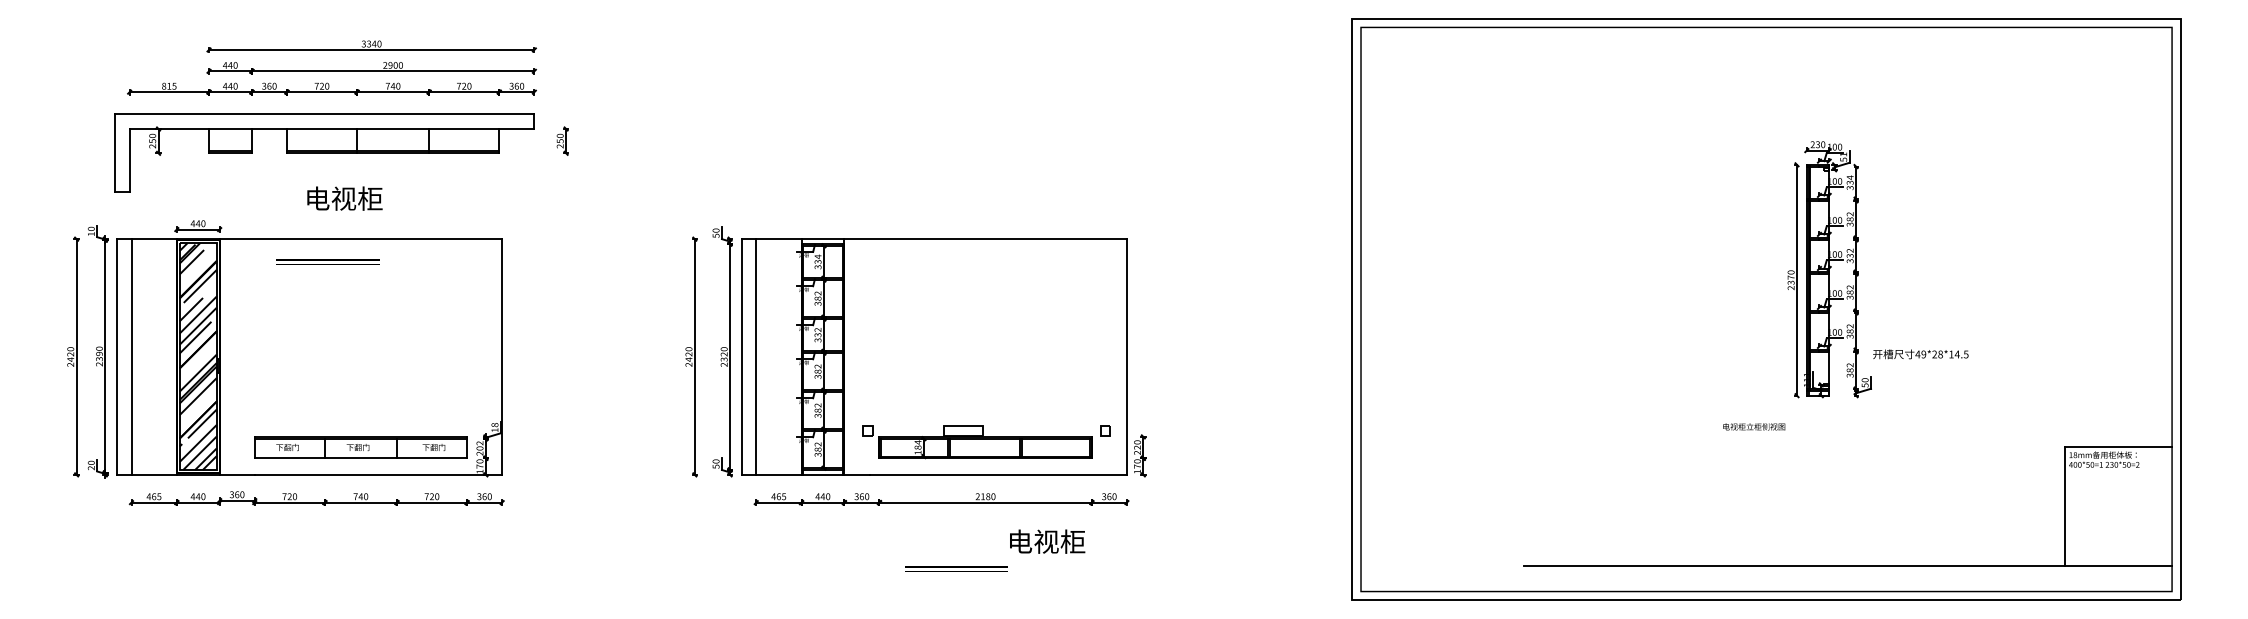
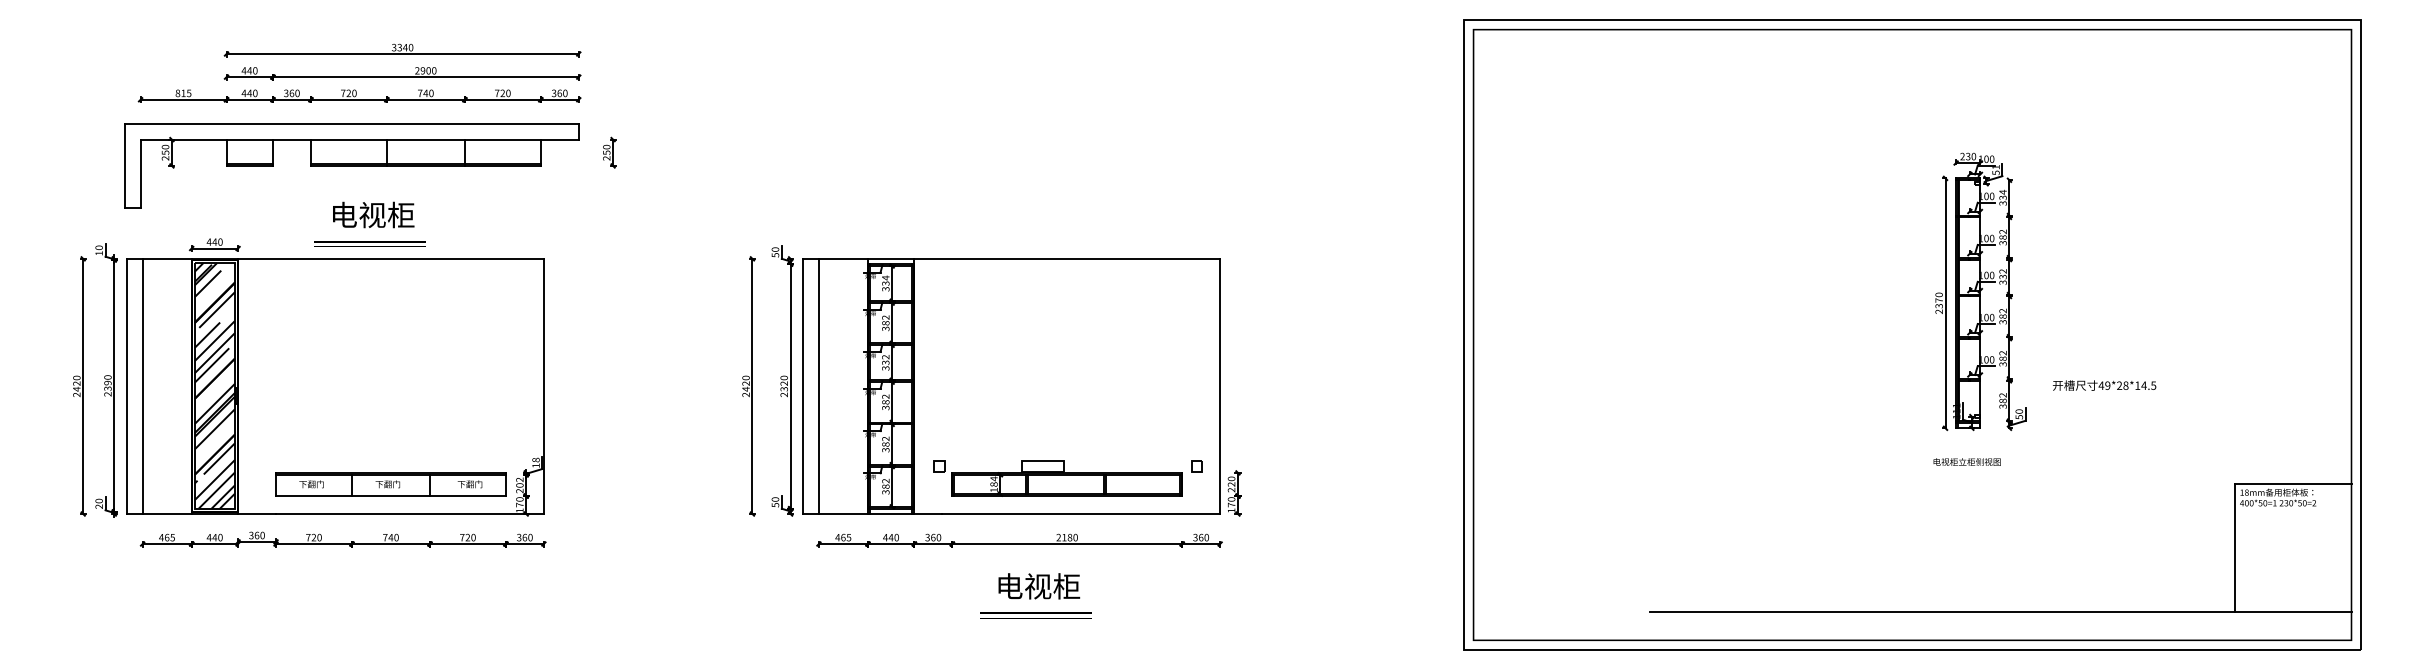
part: (327, 261) -> (369, 243), moved
text: (1920, 354) -> (2104, 385), moved
text: (1753, 426) -> (1966, 461), moved
text: (1047, 541) -> (1039, 586), moved

